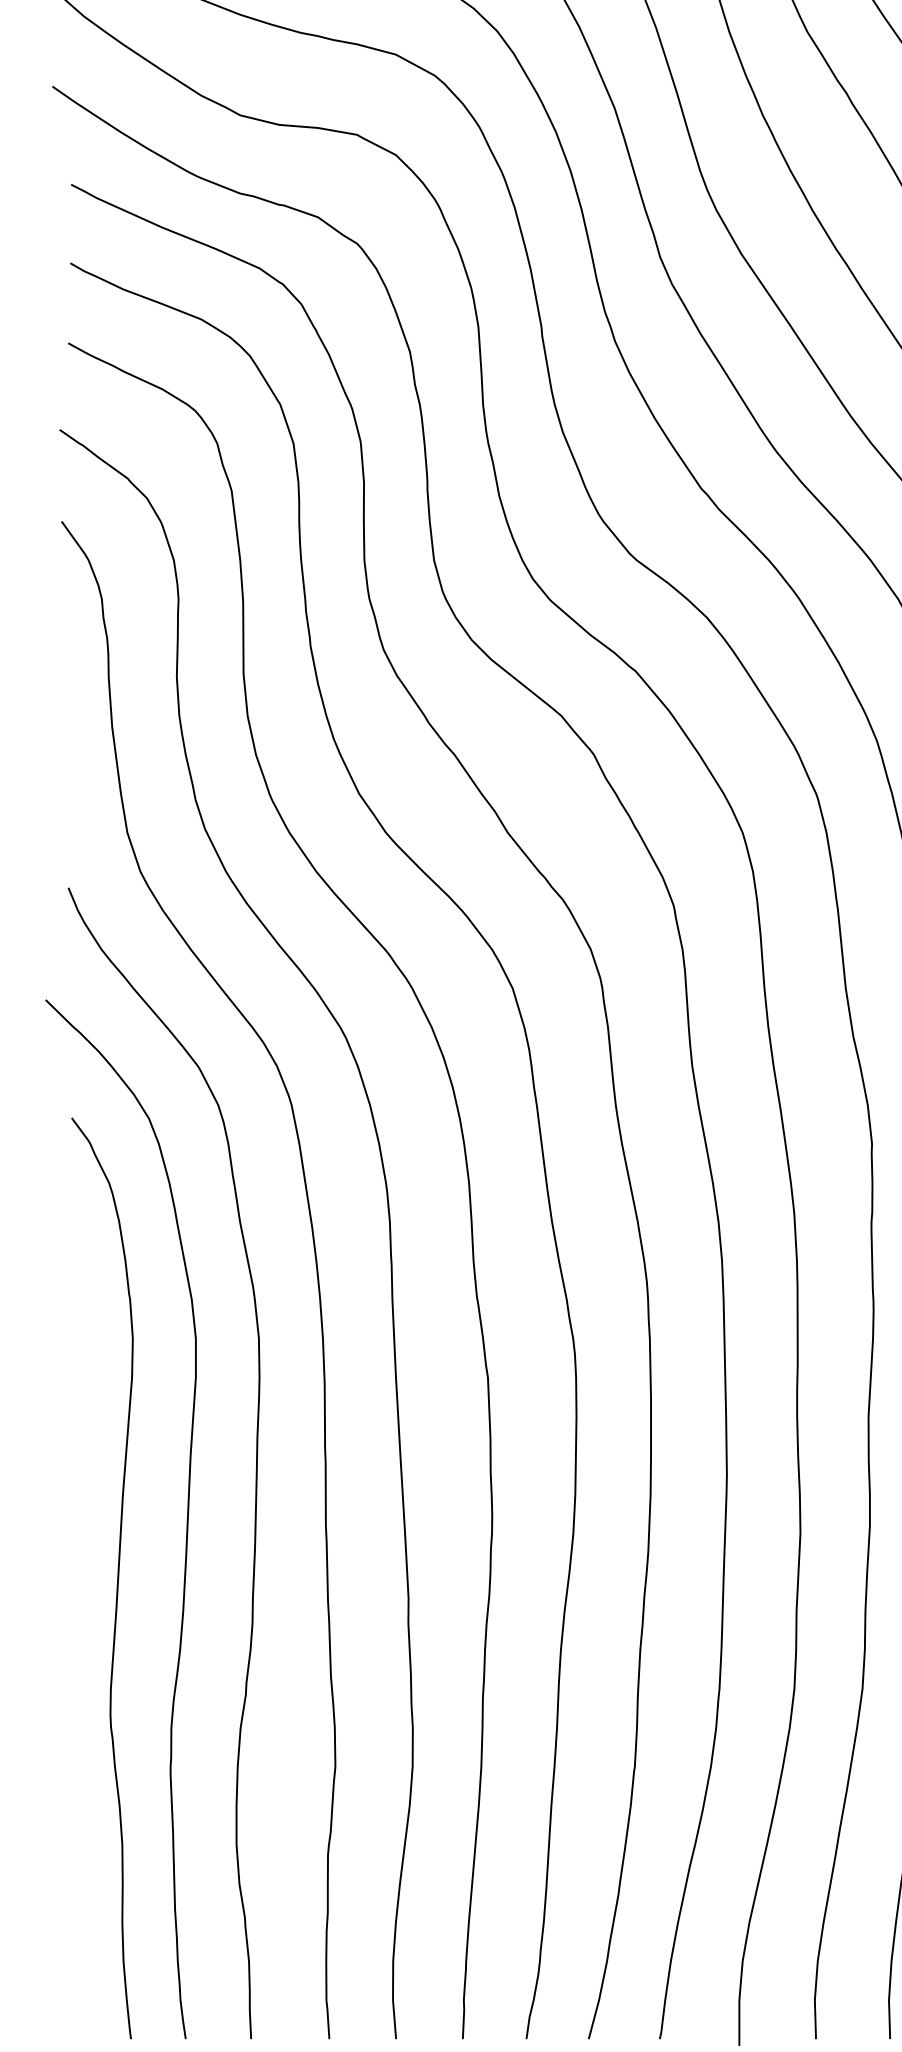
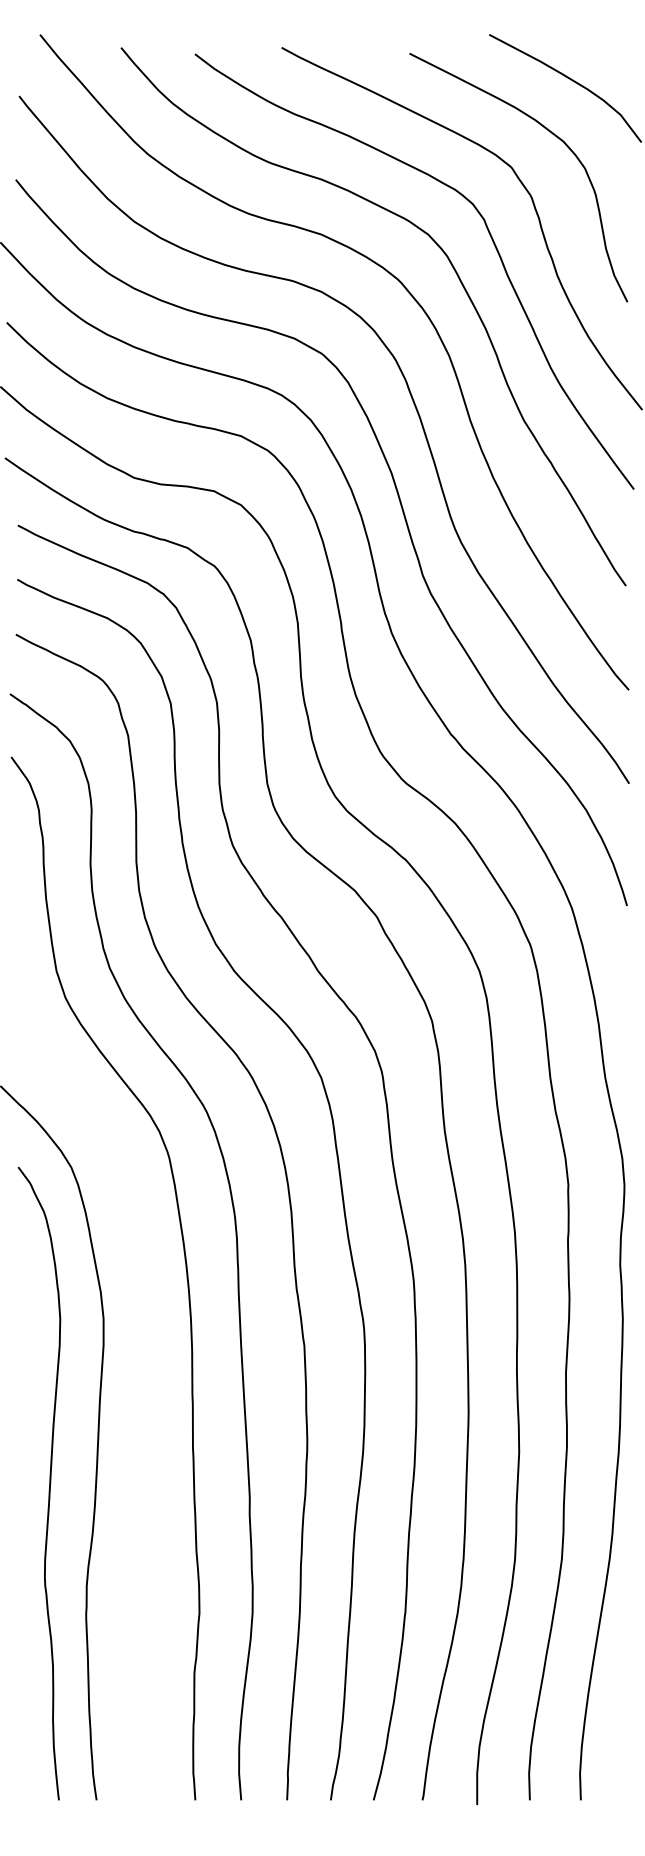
curve: (255, 1463) -> (144, 1404), removed

